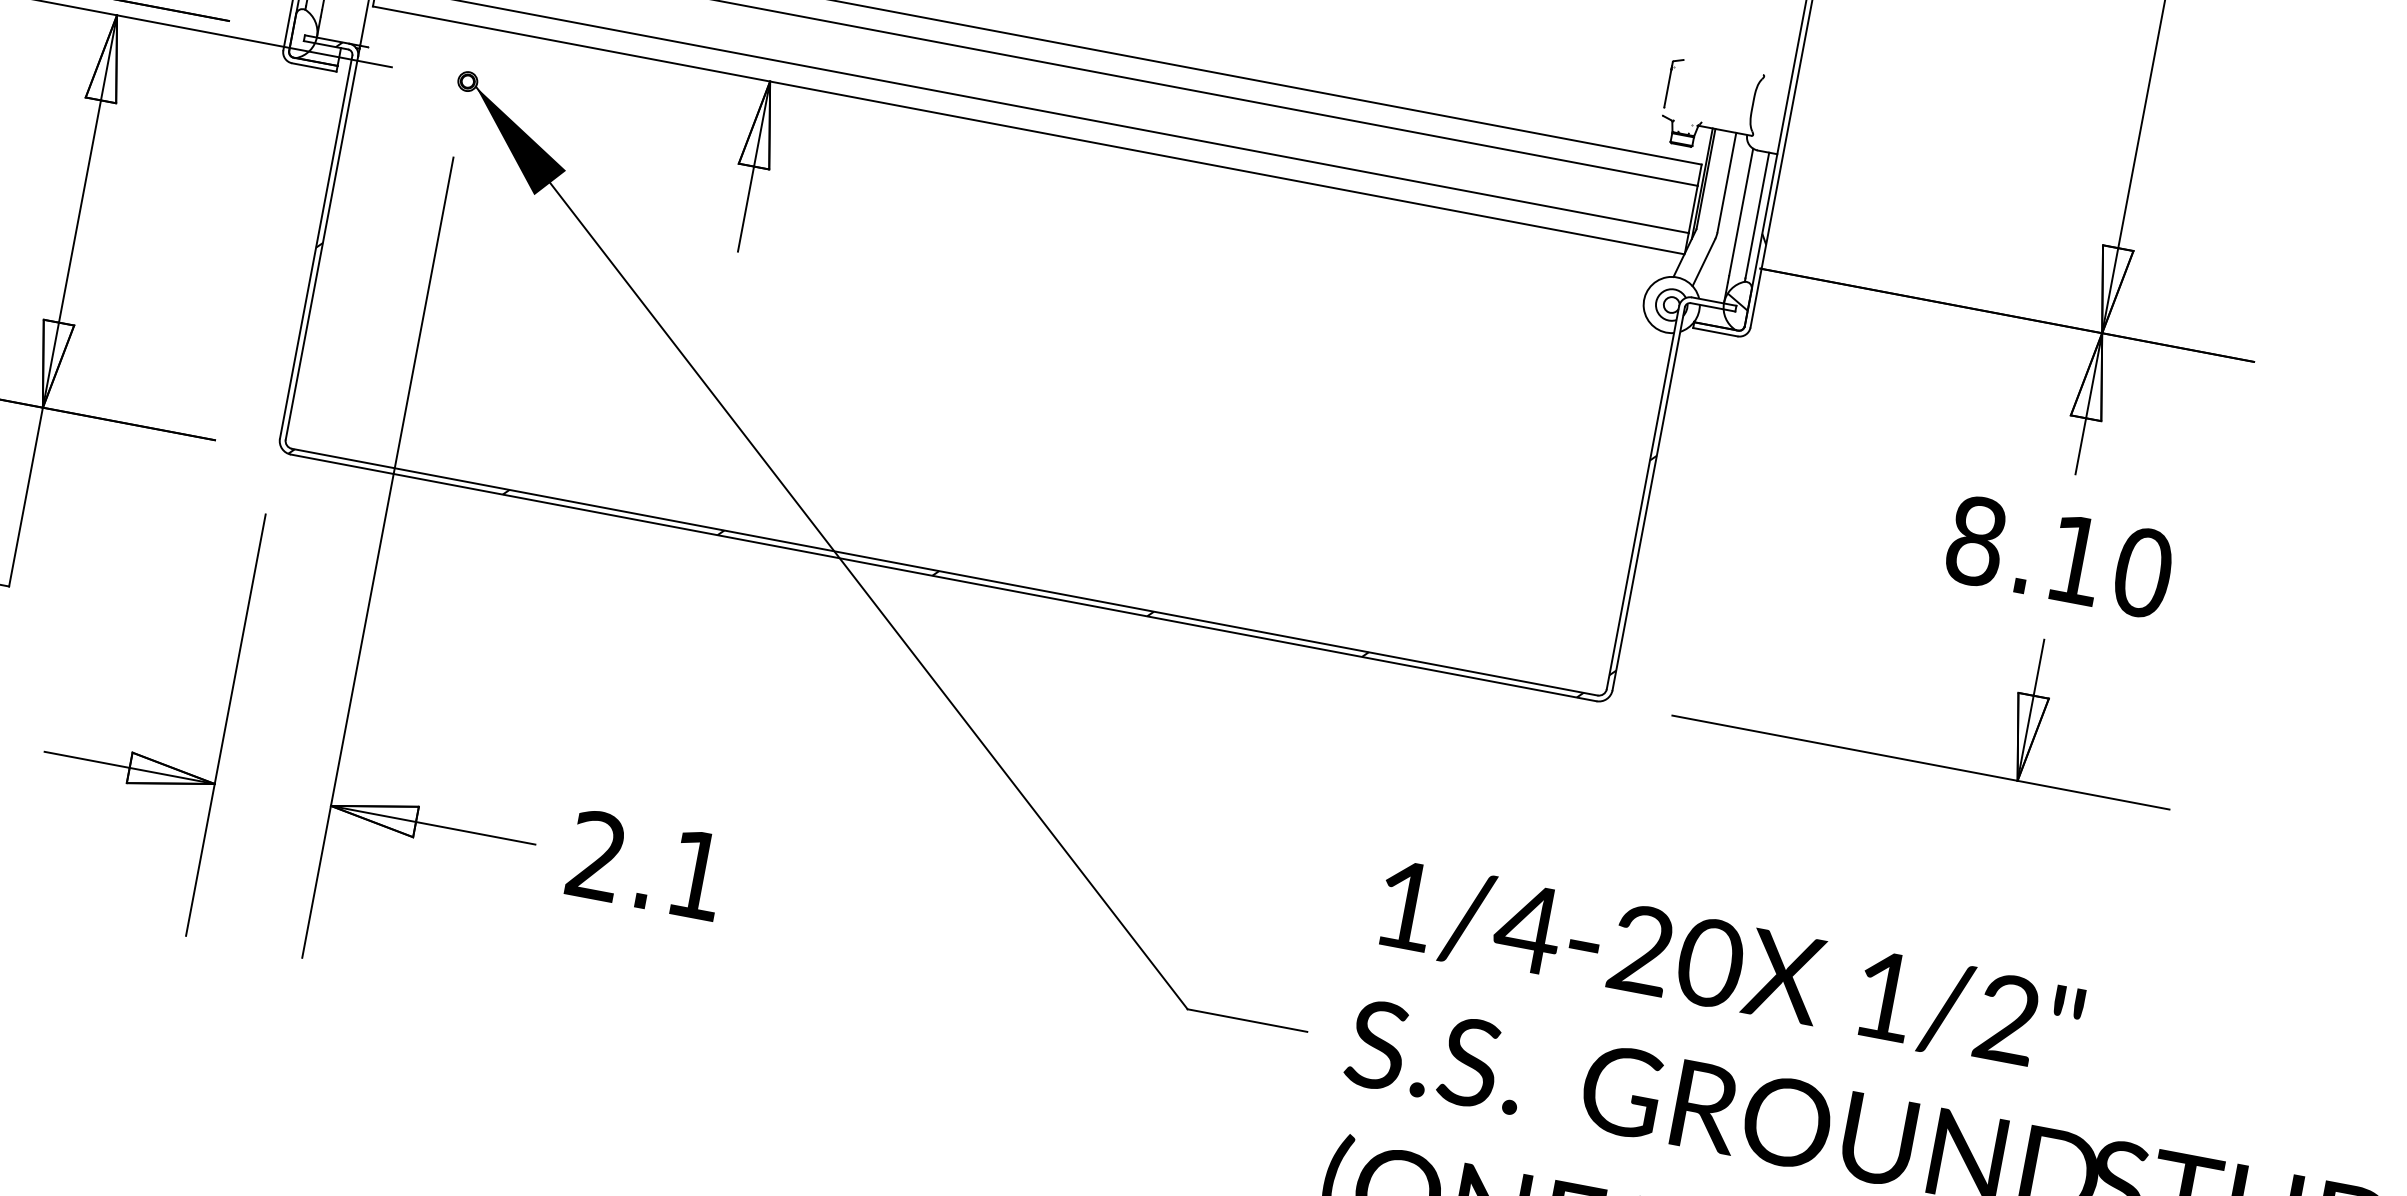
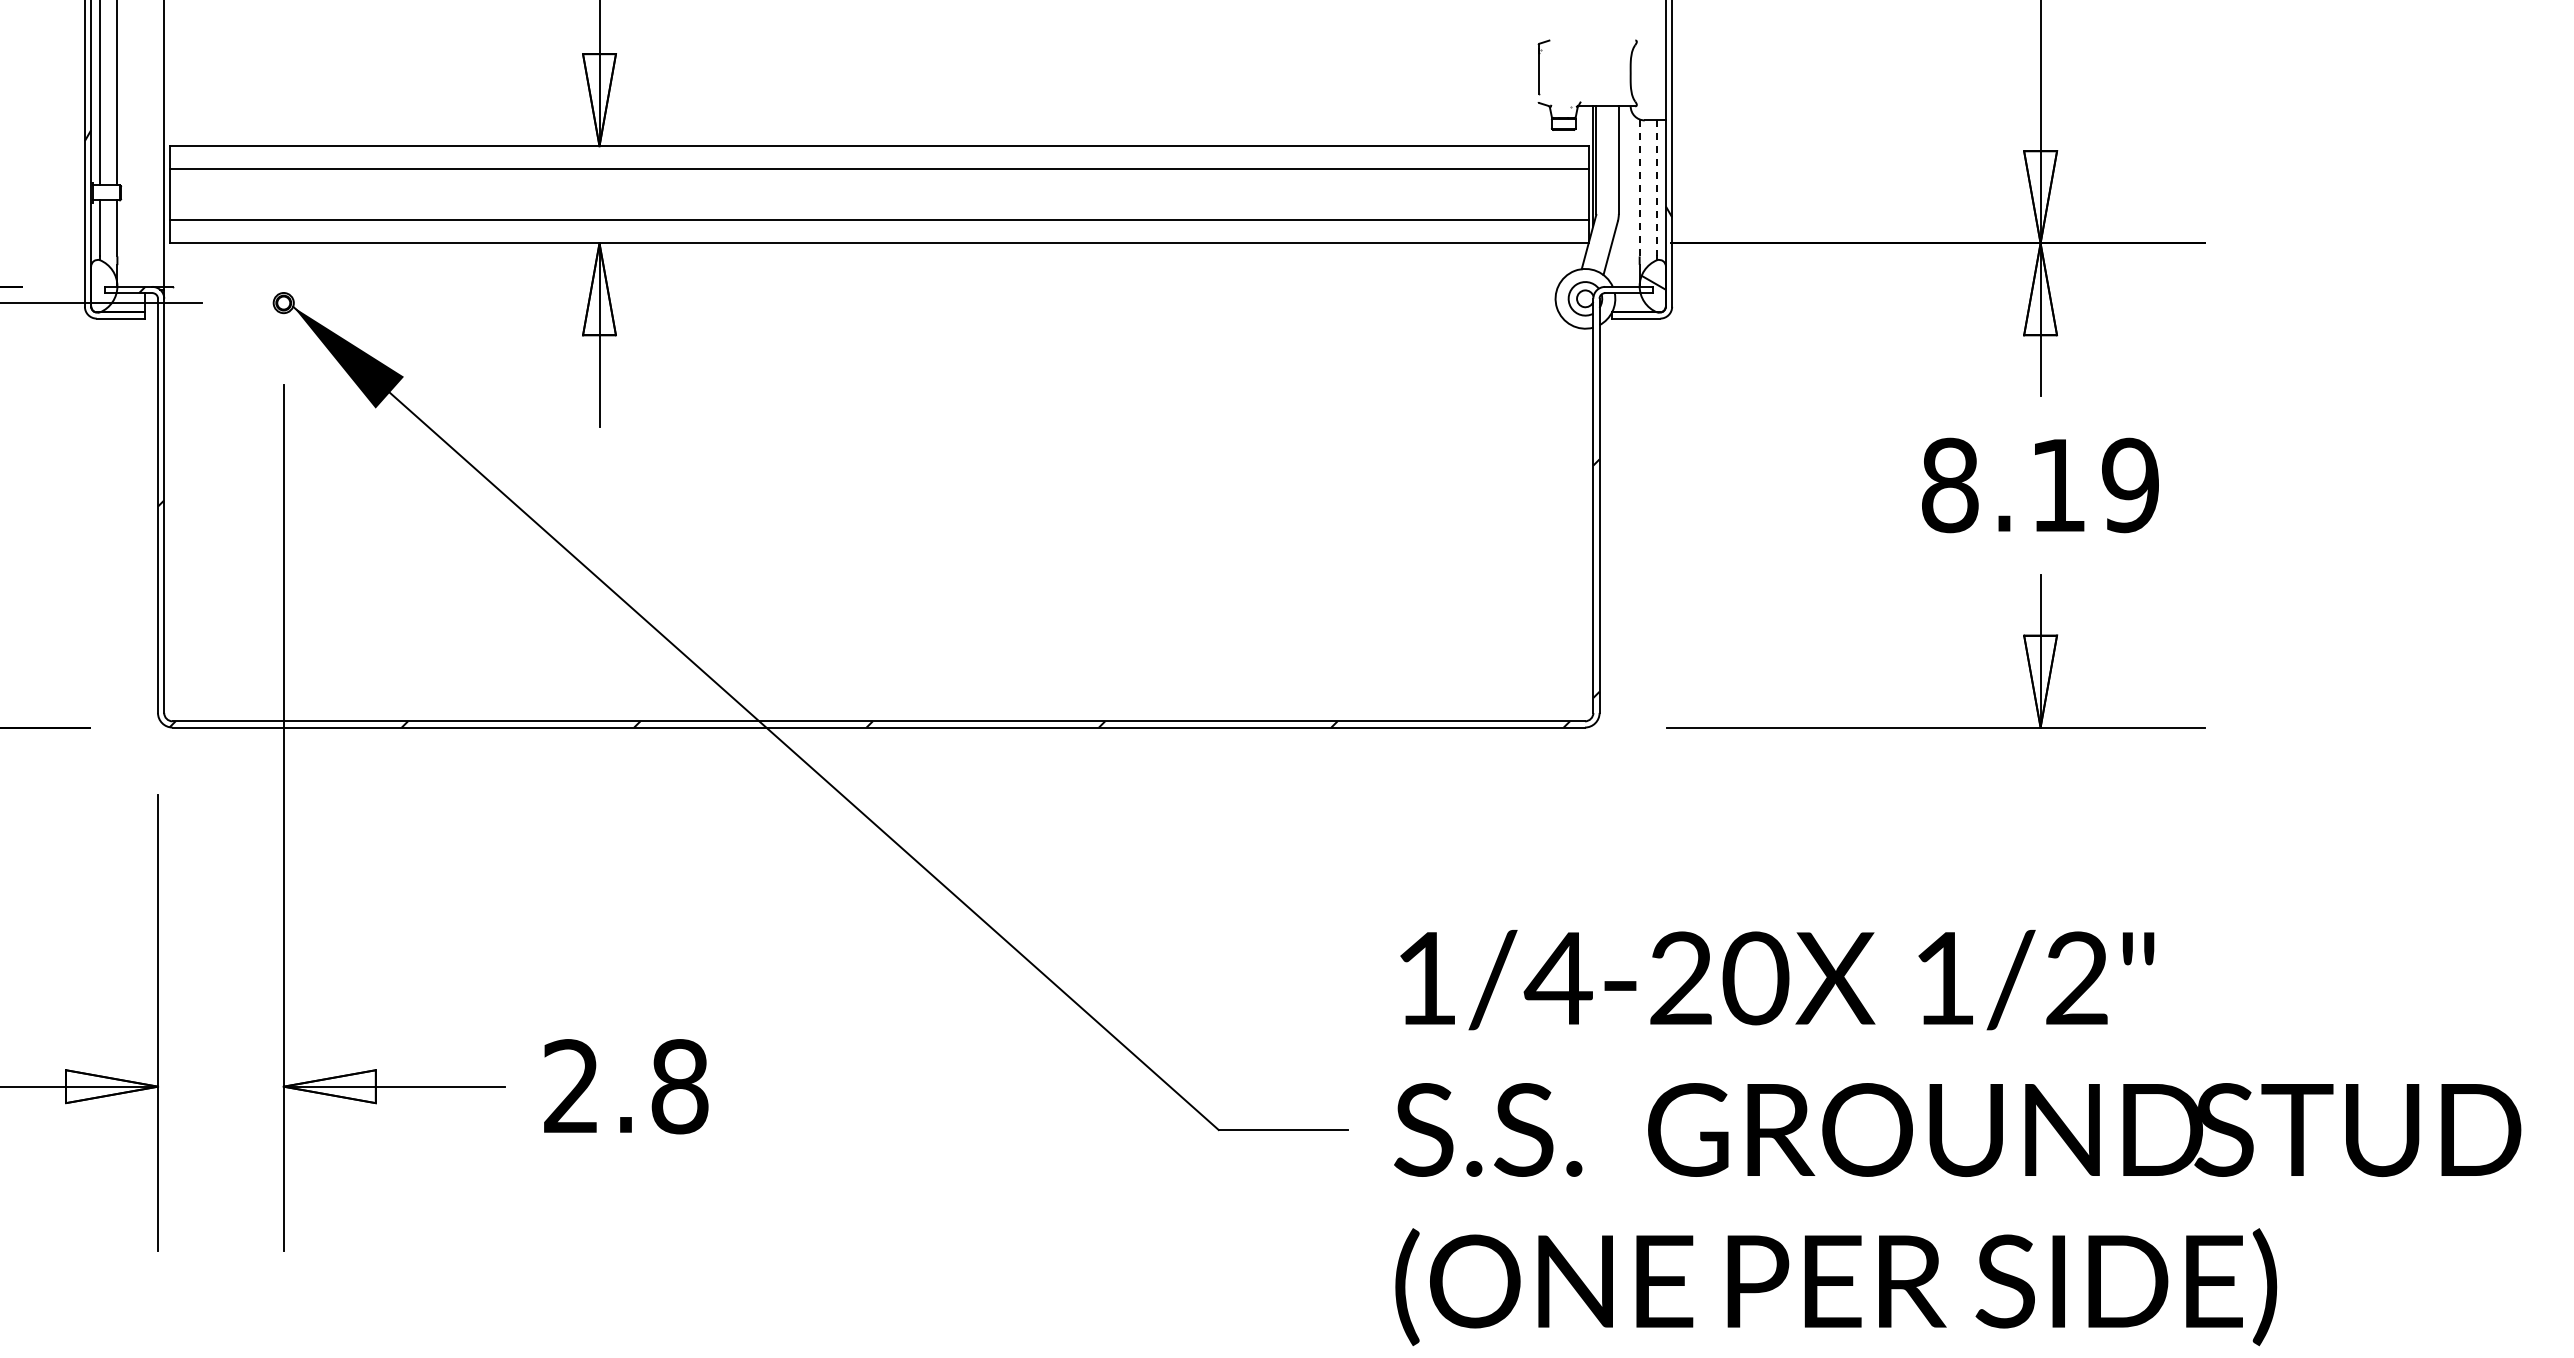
line: (1741, 211) -> (1639, 187), solid -> dashed
line: (1757, 215) -> (1657, 188), solid -> dashed
text: (2142, 572) -> (2130, 485), 8.10 -> 8.19
text: (696, 874) -> (679, 1086), 2.1 -> 2.8

